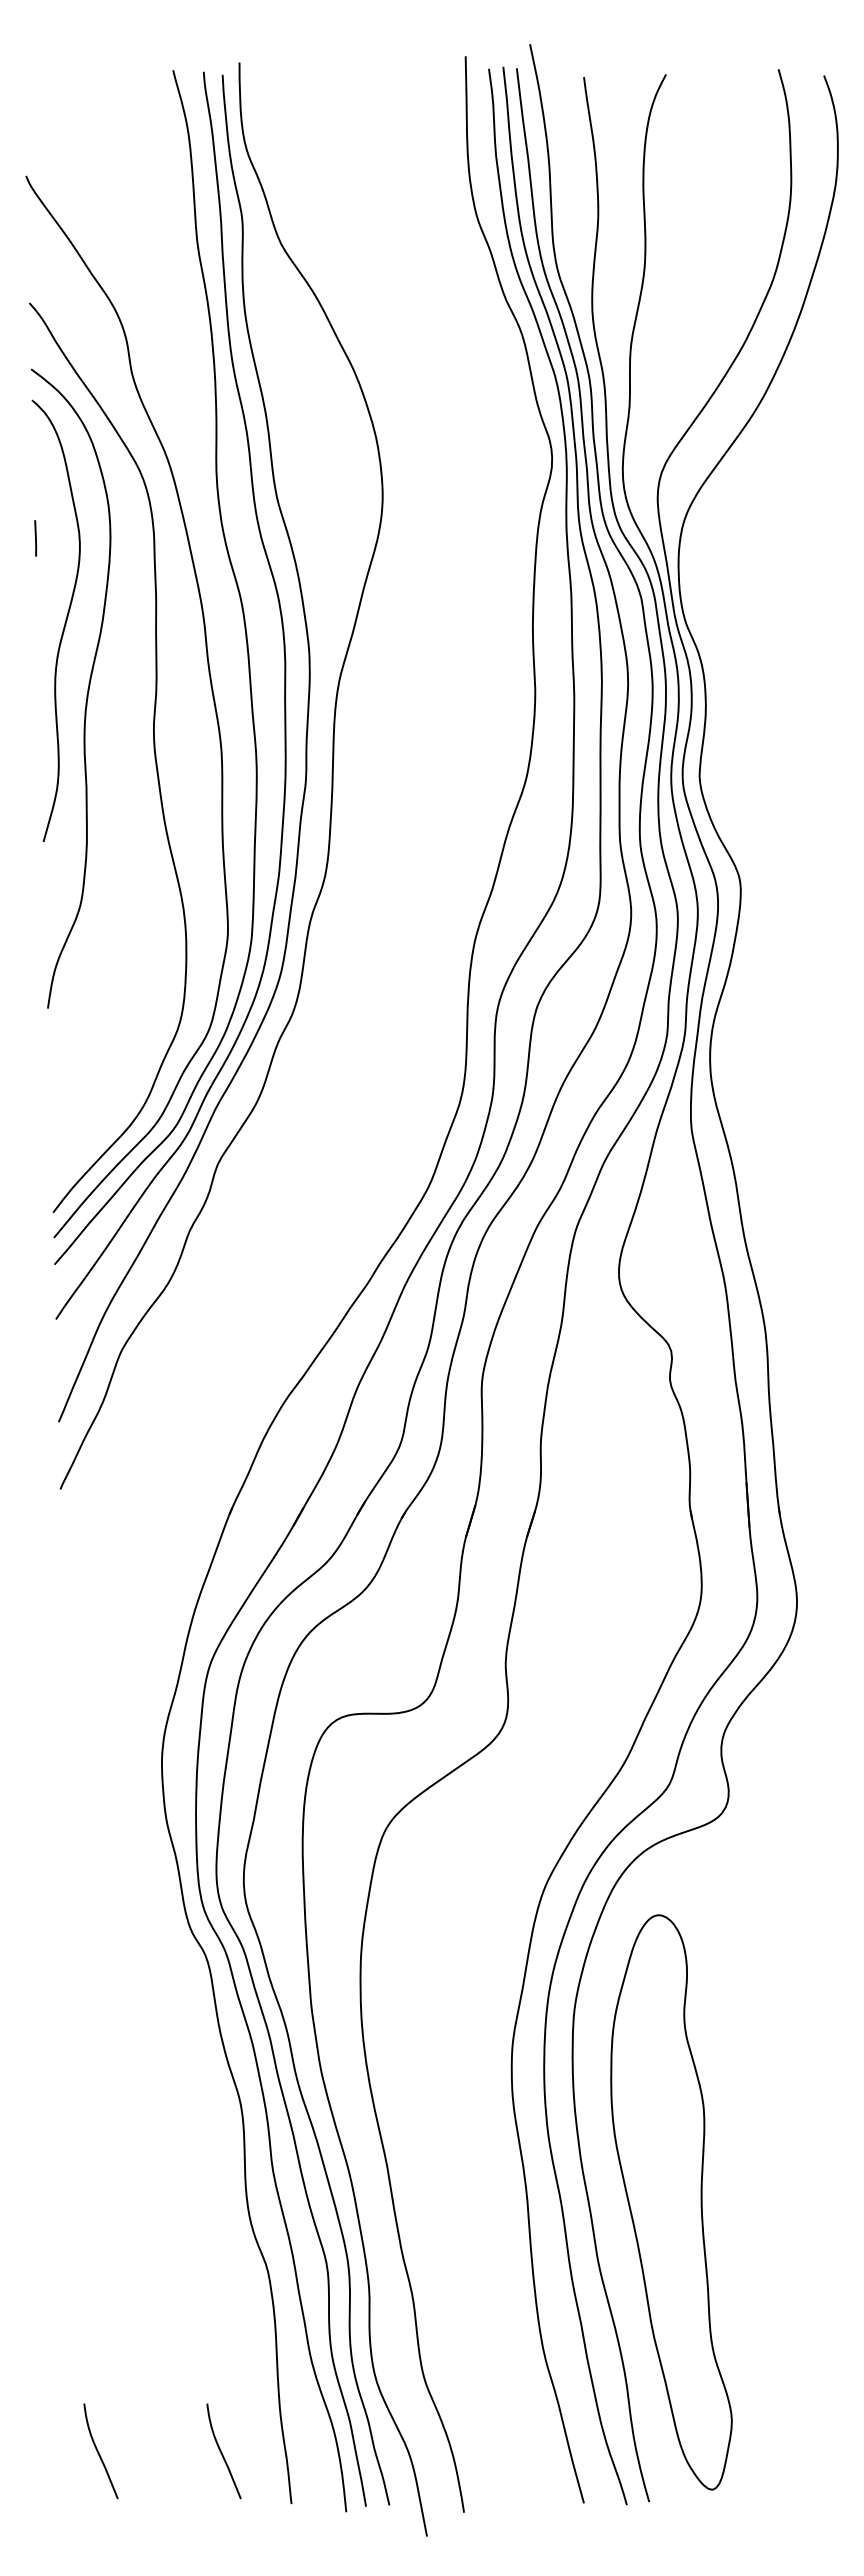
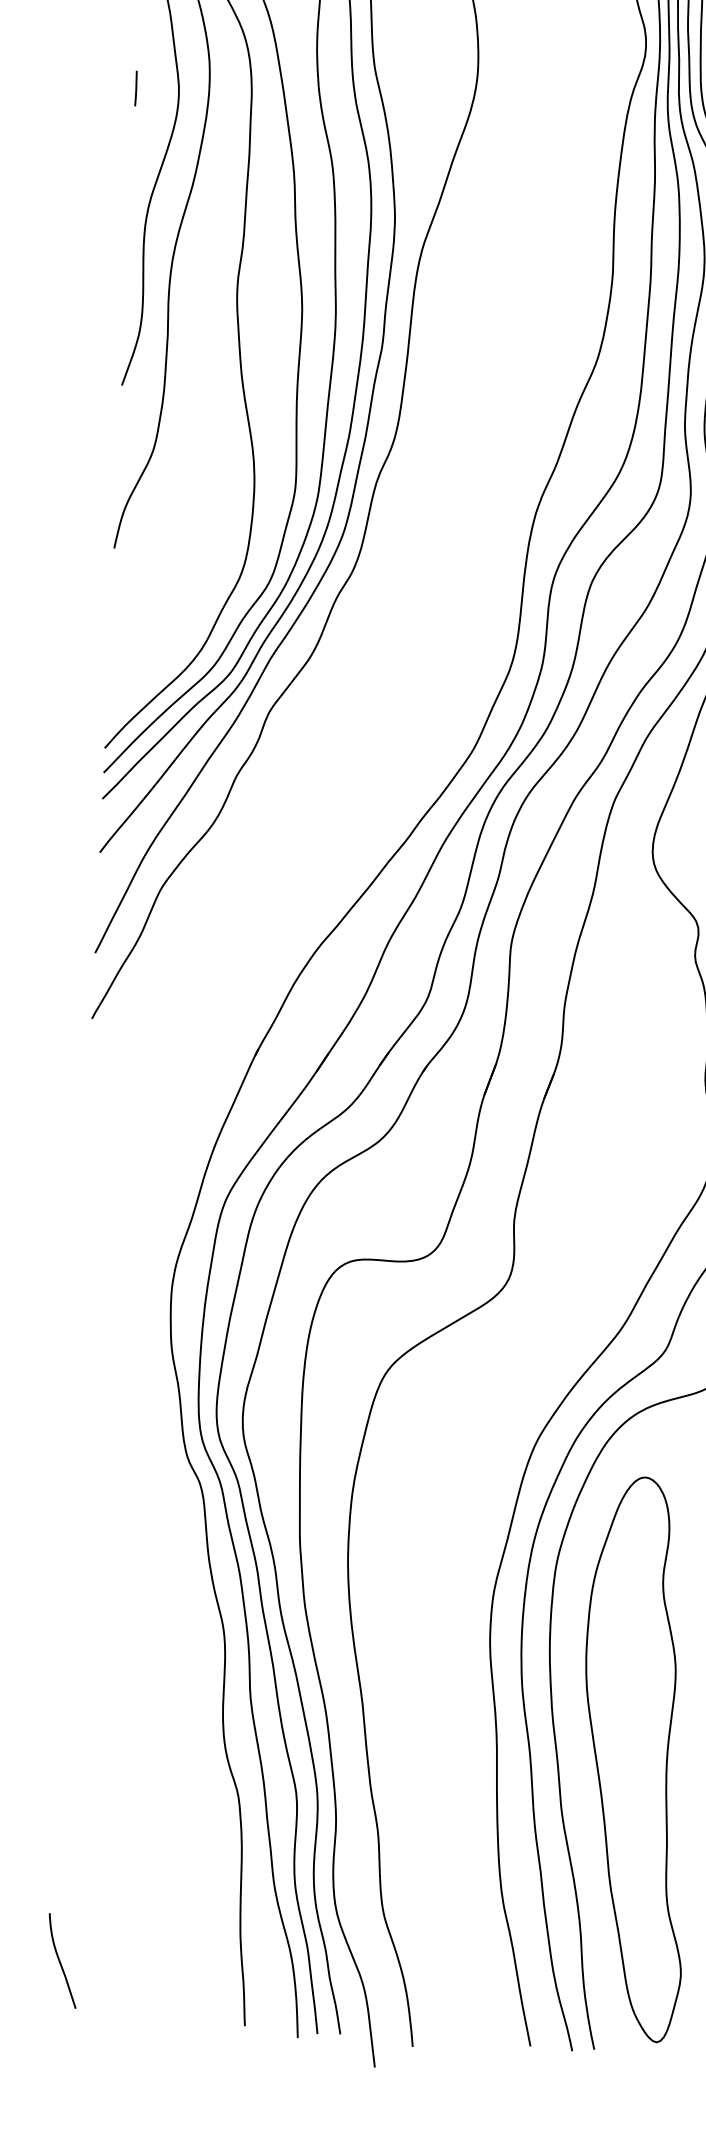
curve: (222, 2452) -> (181, 1970), removed

